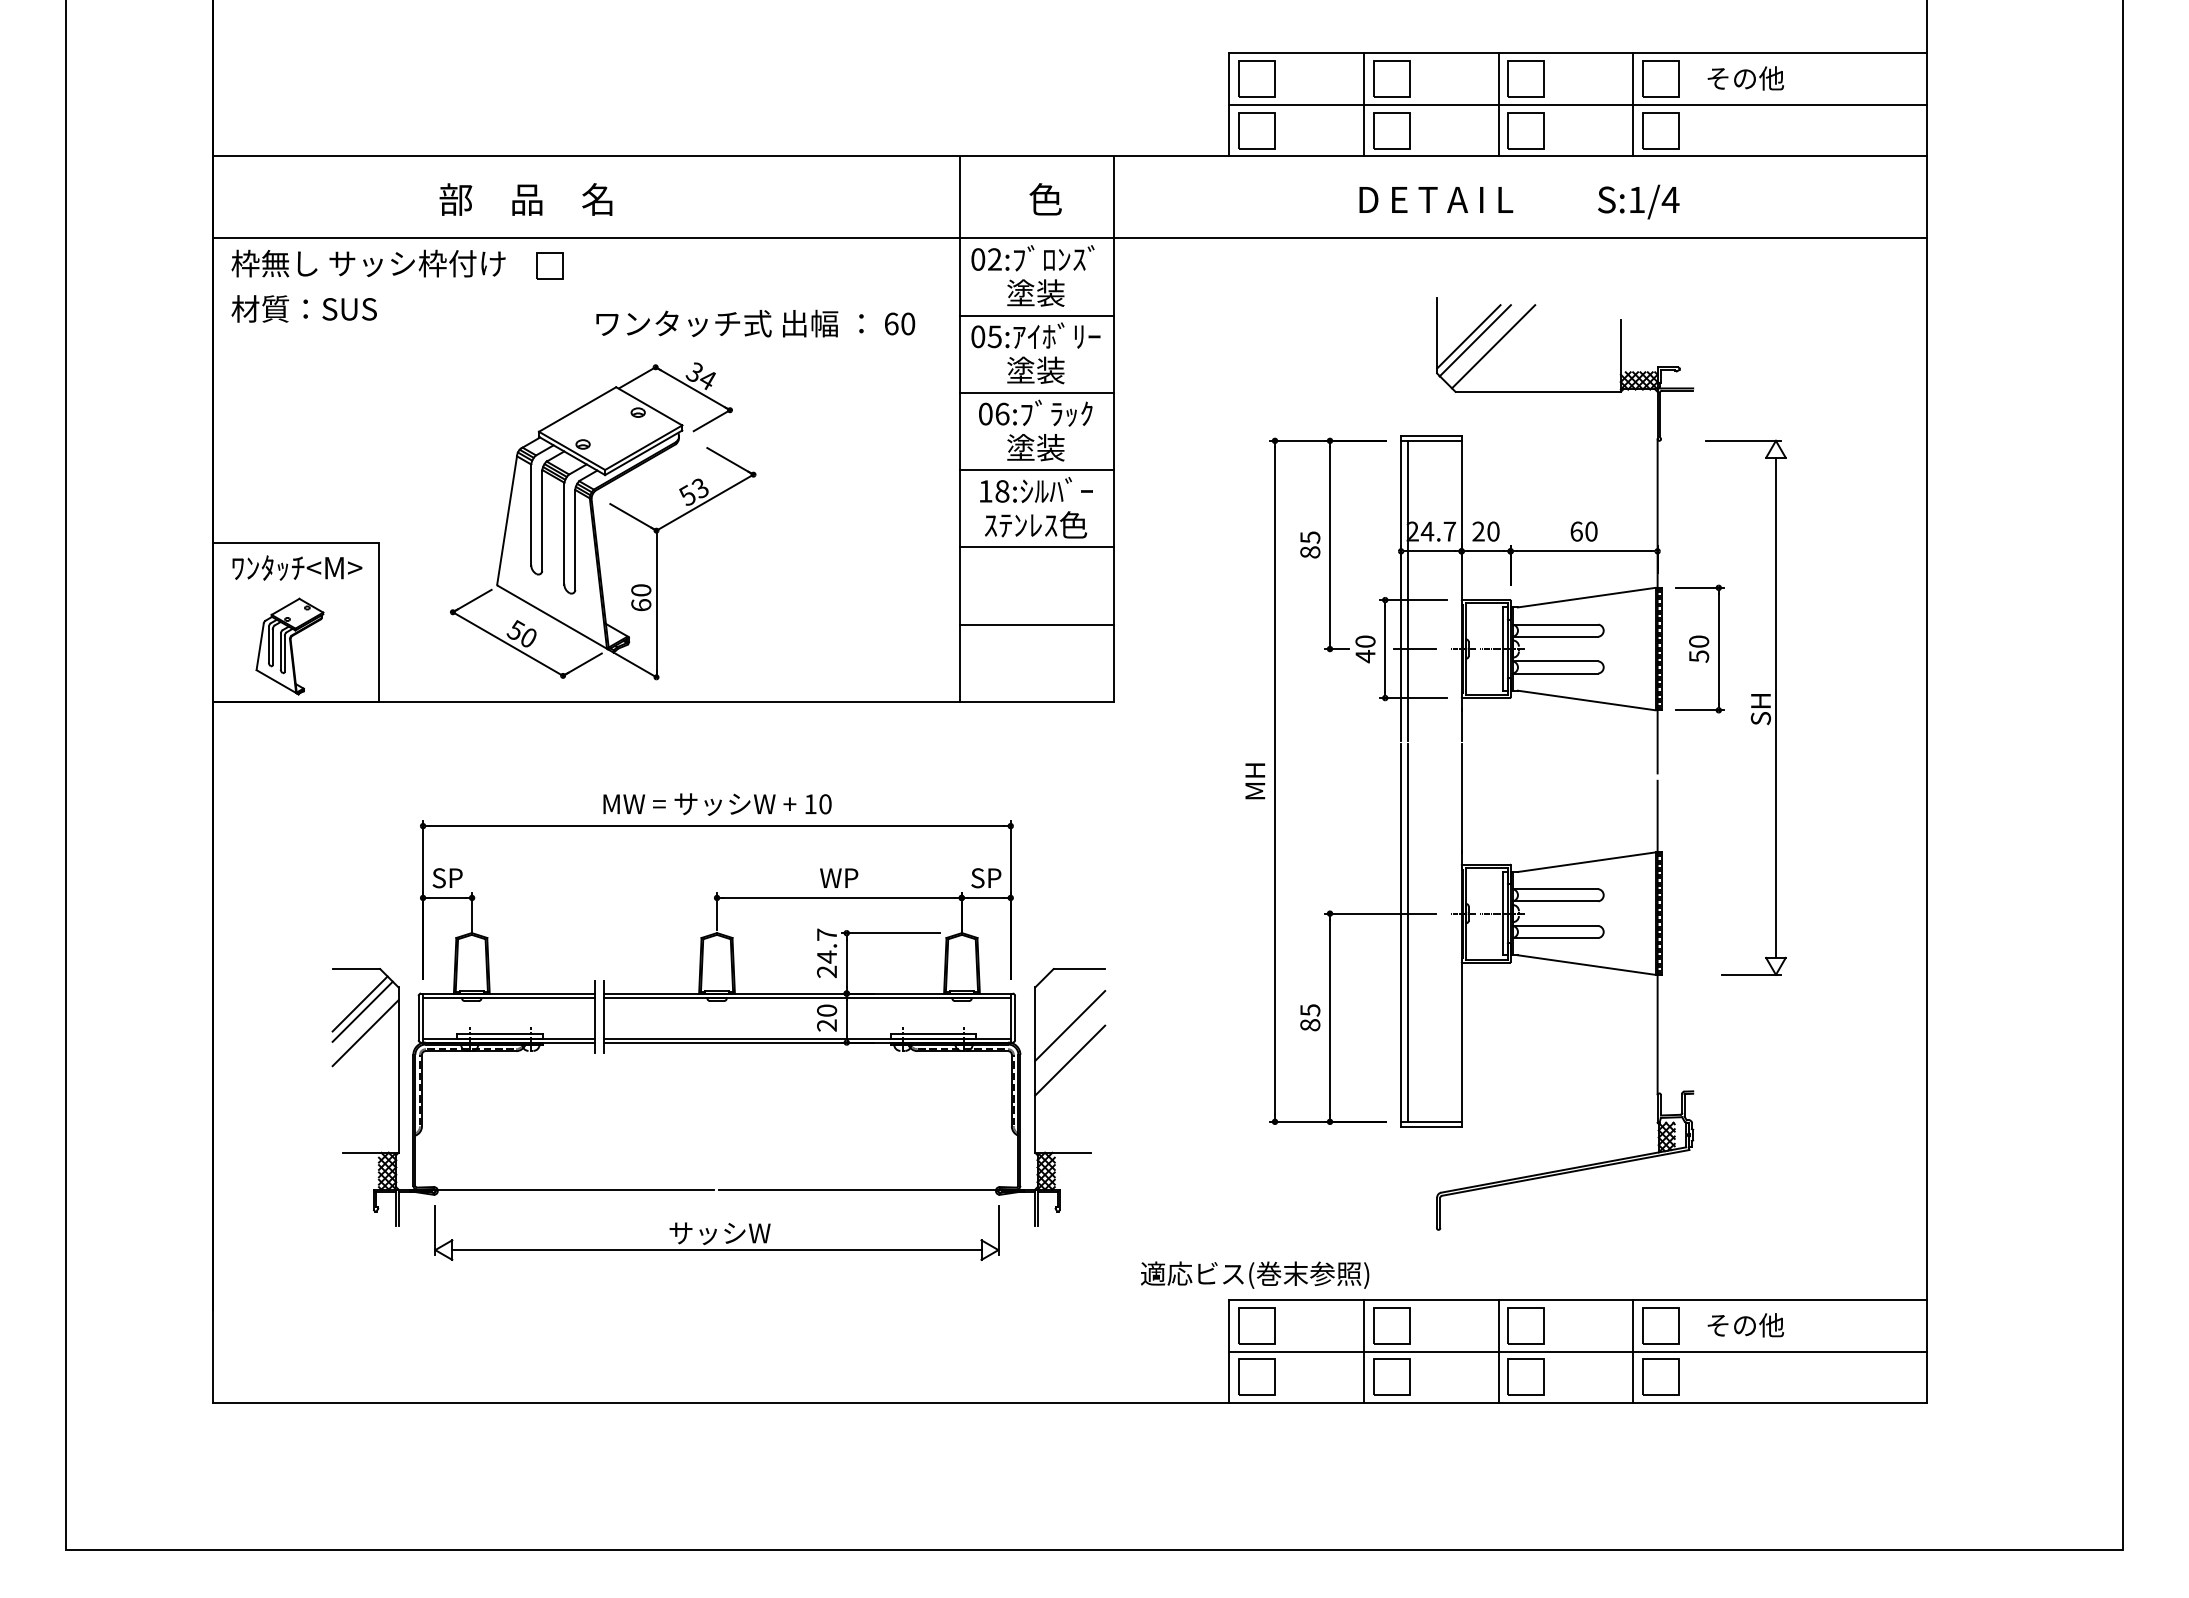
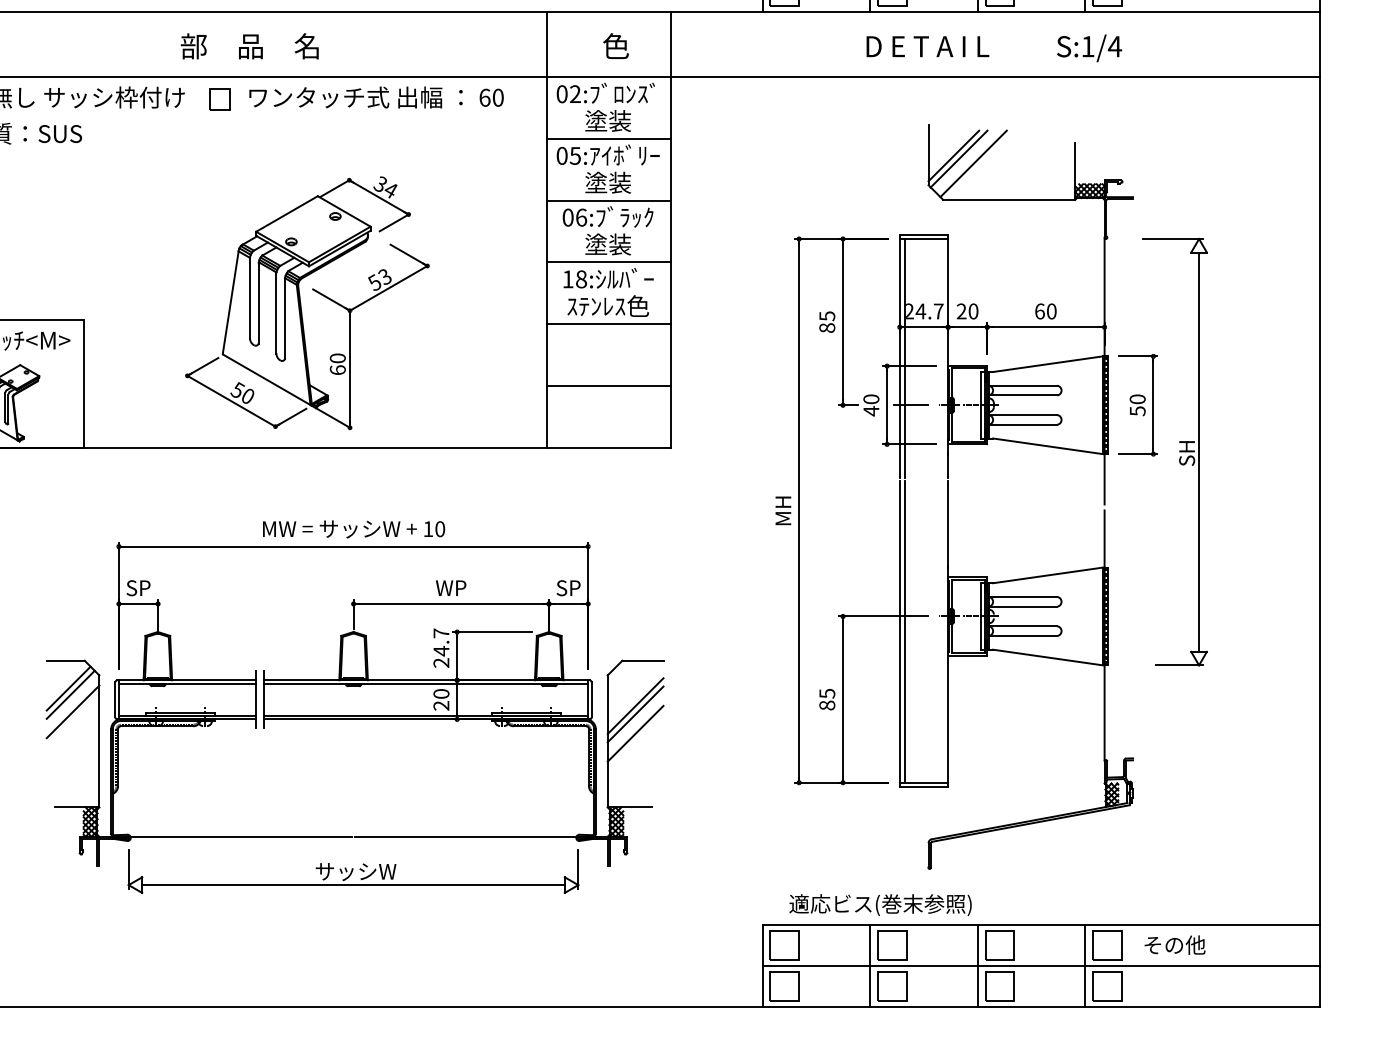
text: (525, 199) -> (249, 46), moved
text: (755, 323) -> (376, 97), moved
part: (595, 521) -> (301, 303), moved
line: (1070, 1036) -> (635, 714), added
text: (1255, 1274) -> (880, 904), moved

